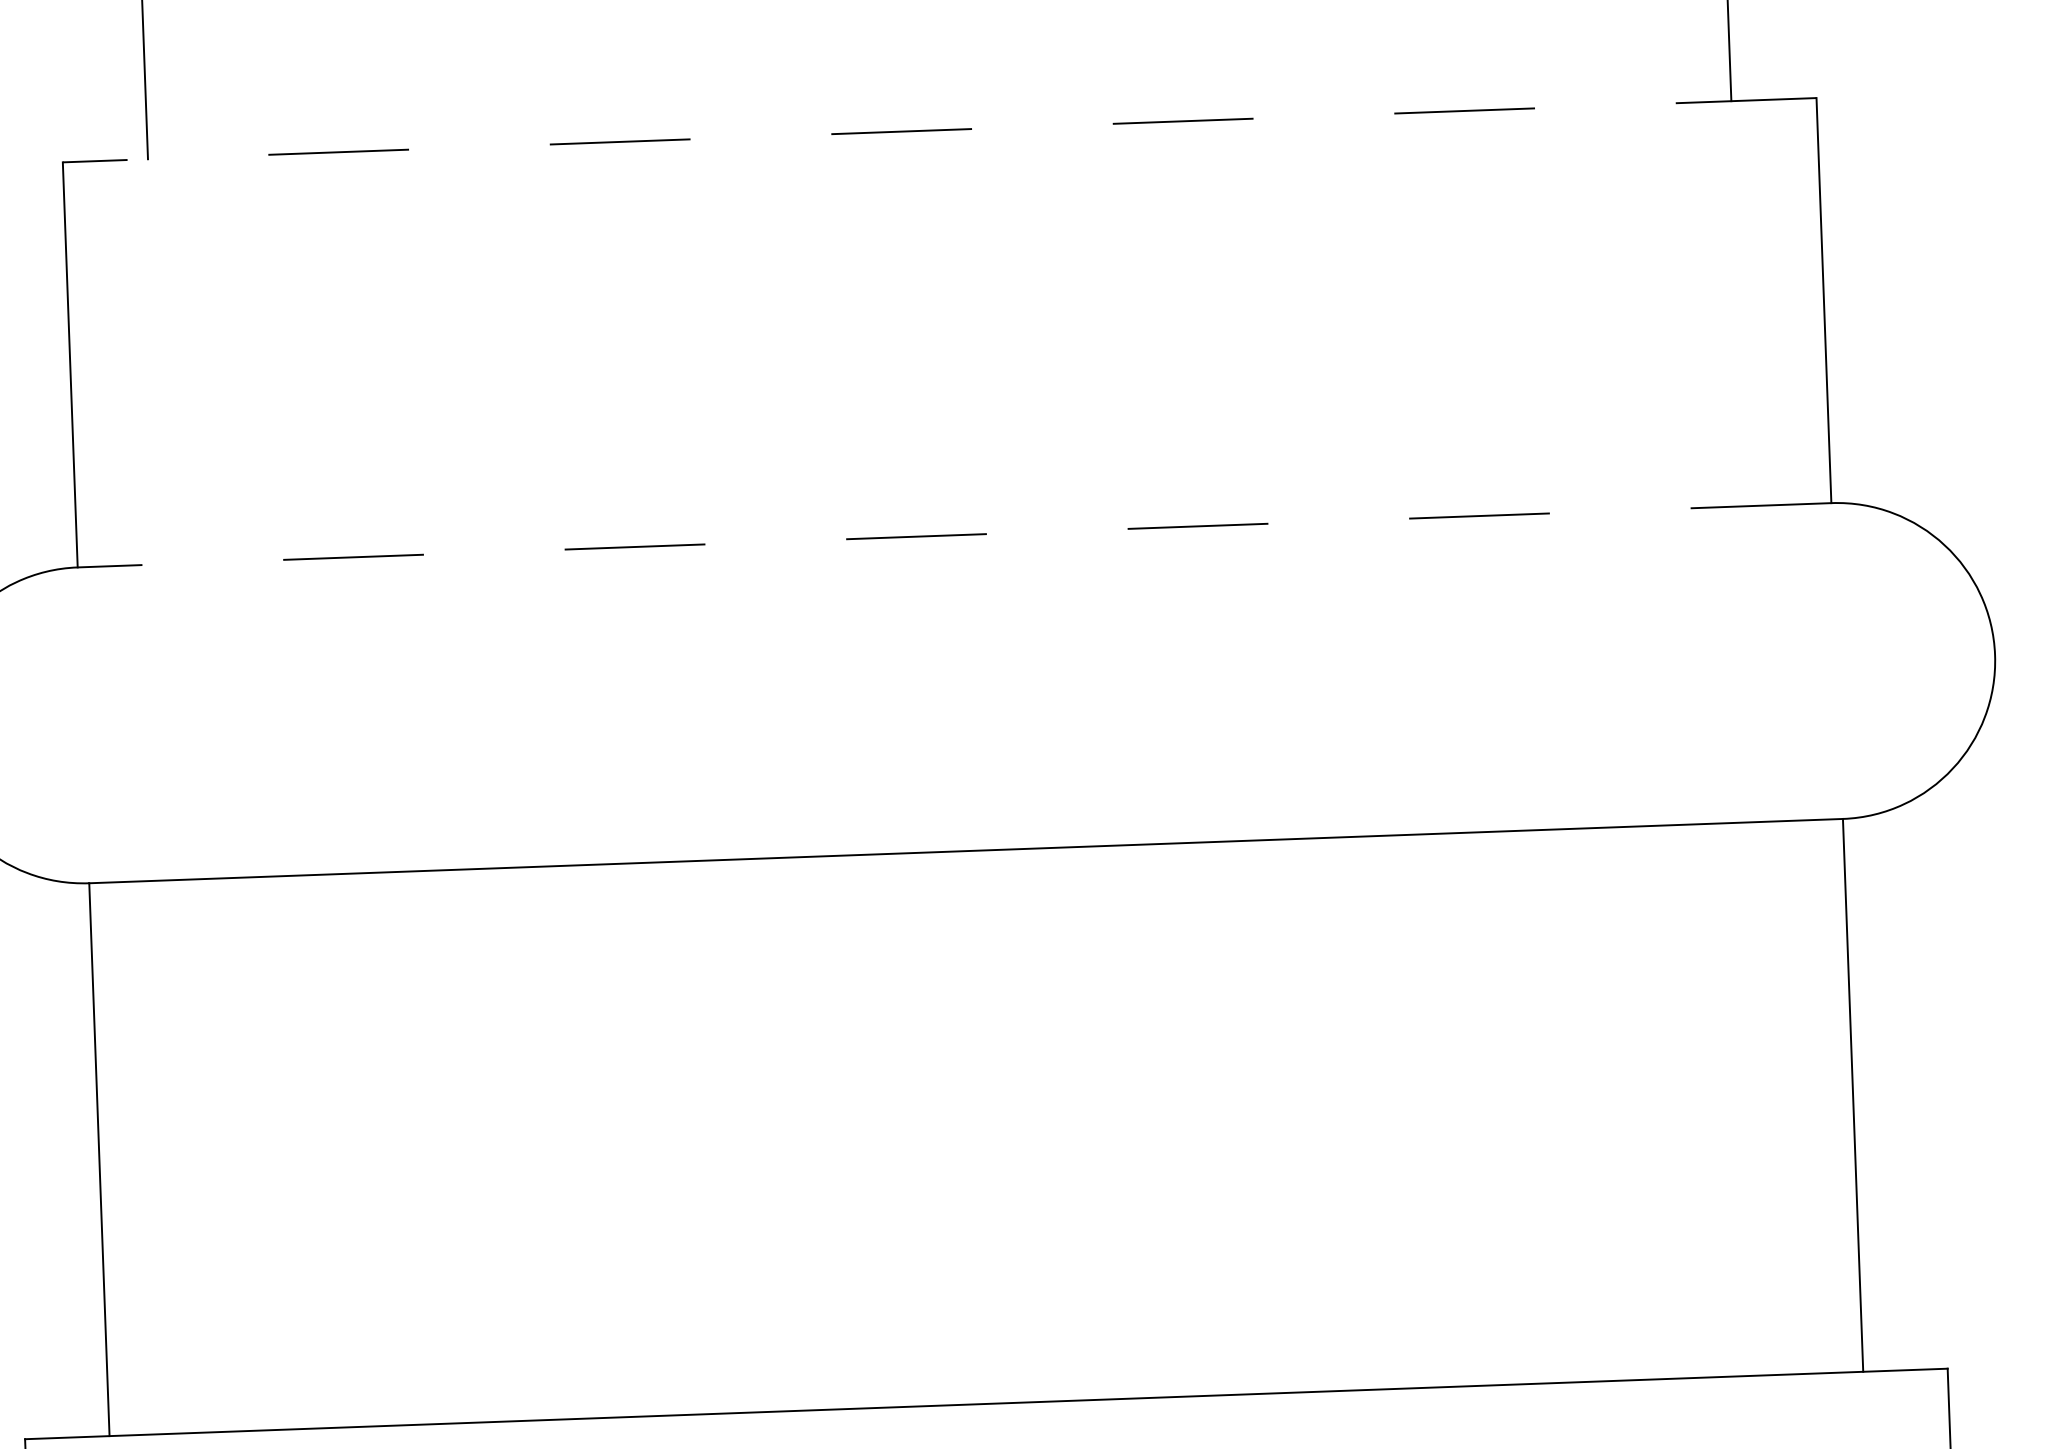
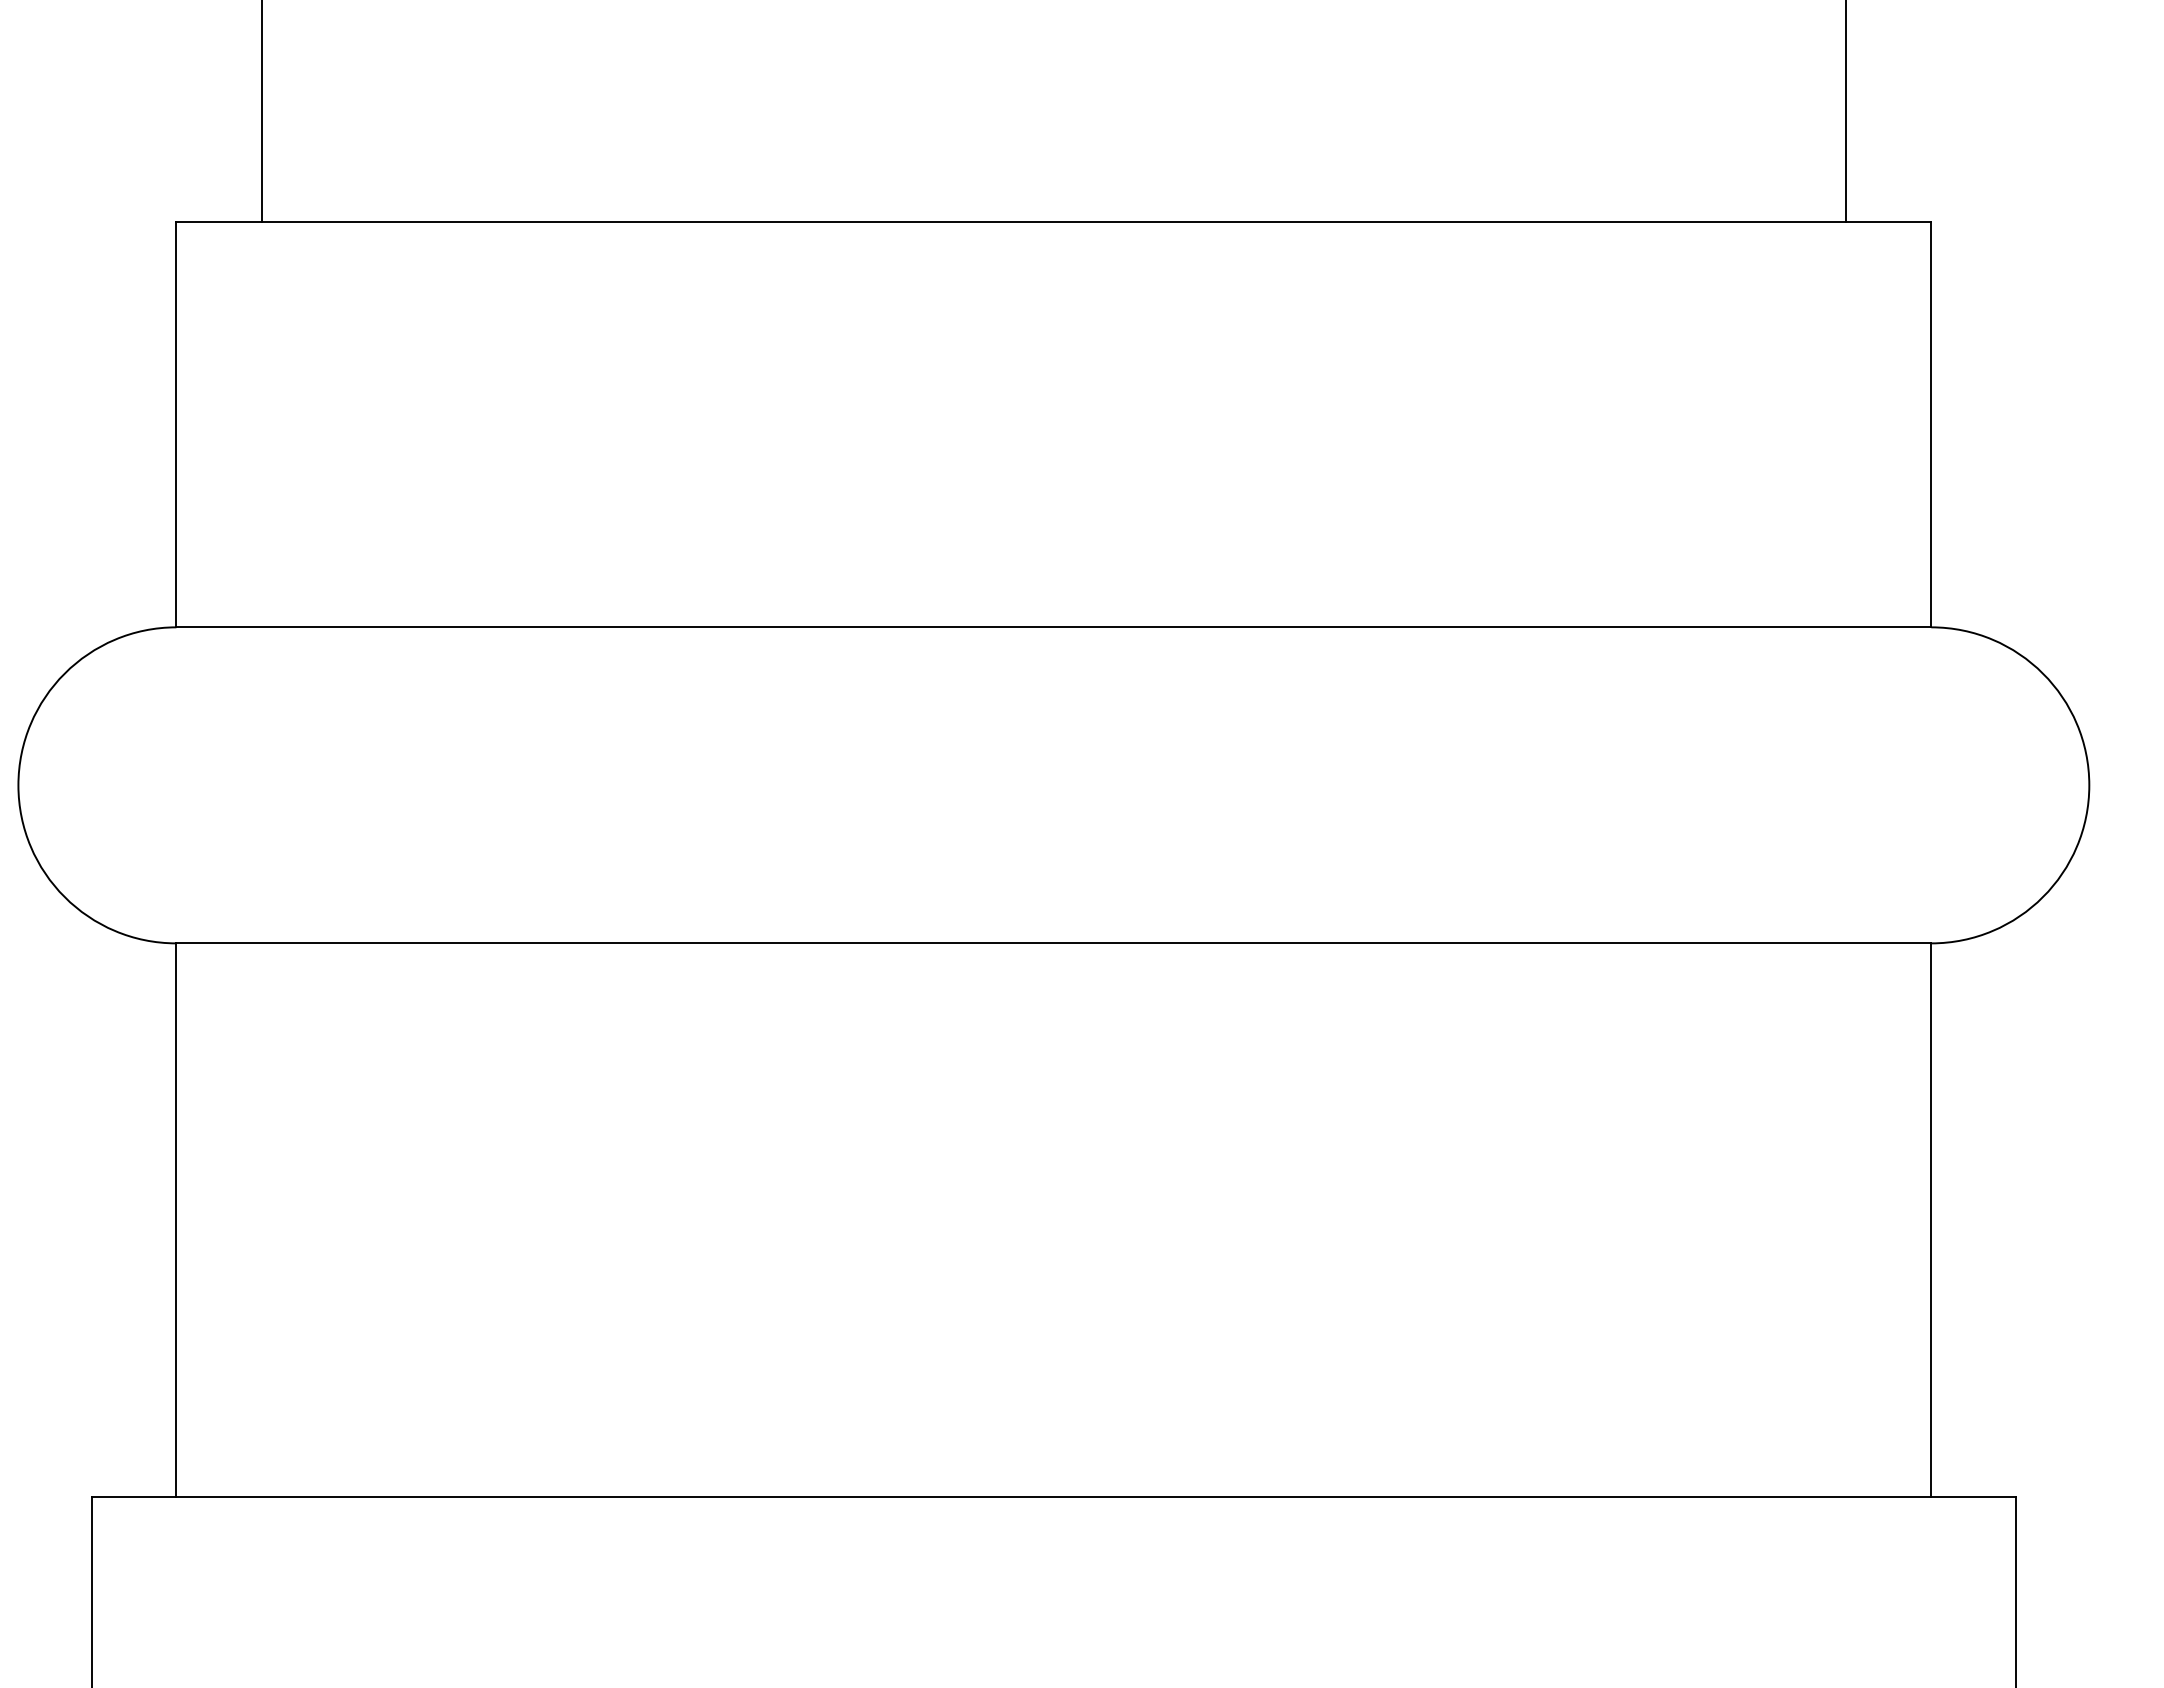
line: (939, 130) -> (1053, 222), dashed -> solid
line: (954, 535) -> (1053, 627), dashed -> solid

